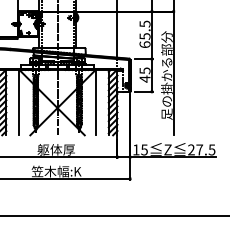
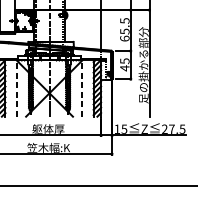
line: (19, 102) -> (16, 88), solid -> dashed
line: (95, 102) -> (82, 88), solid -> dashed

